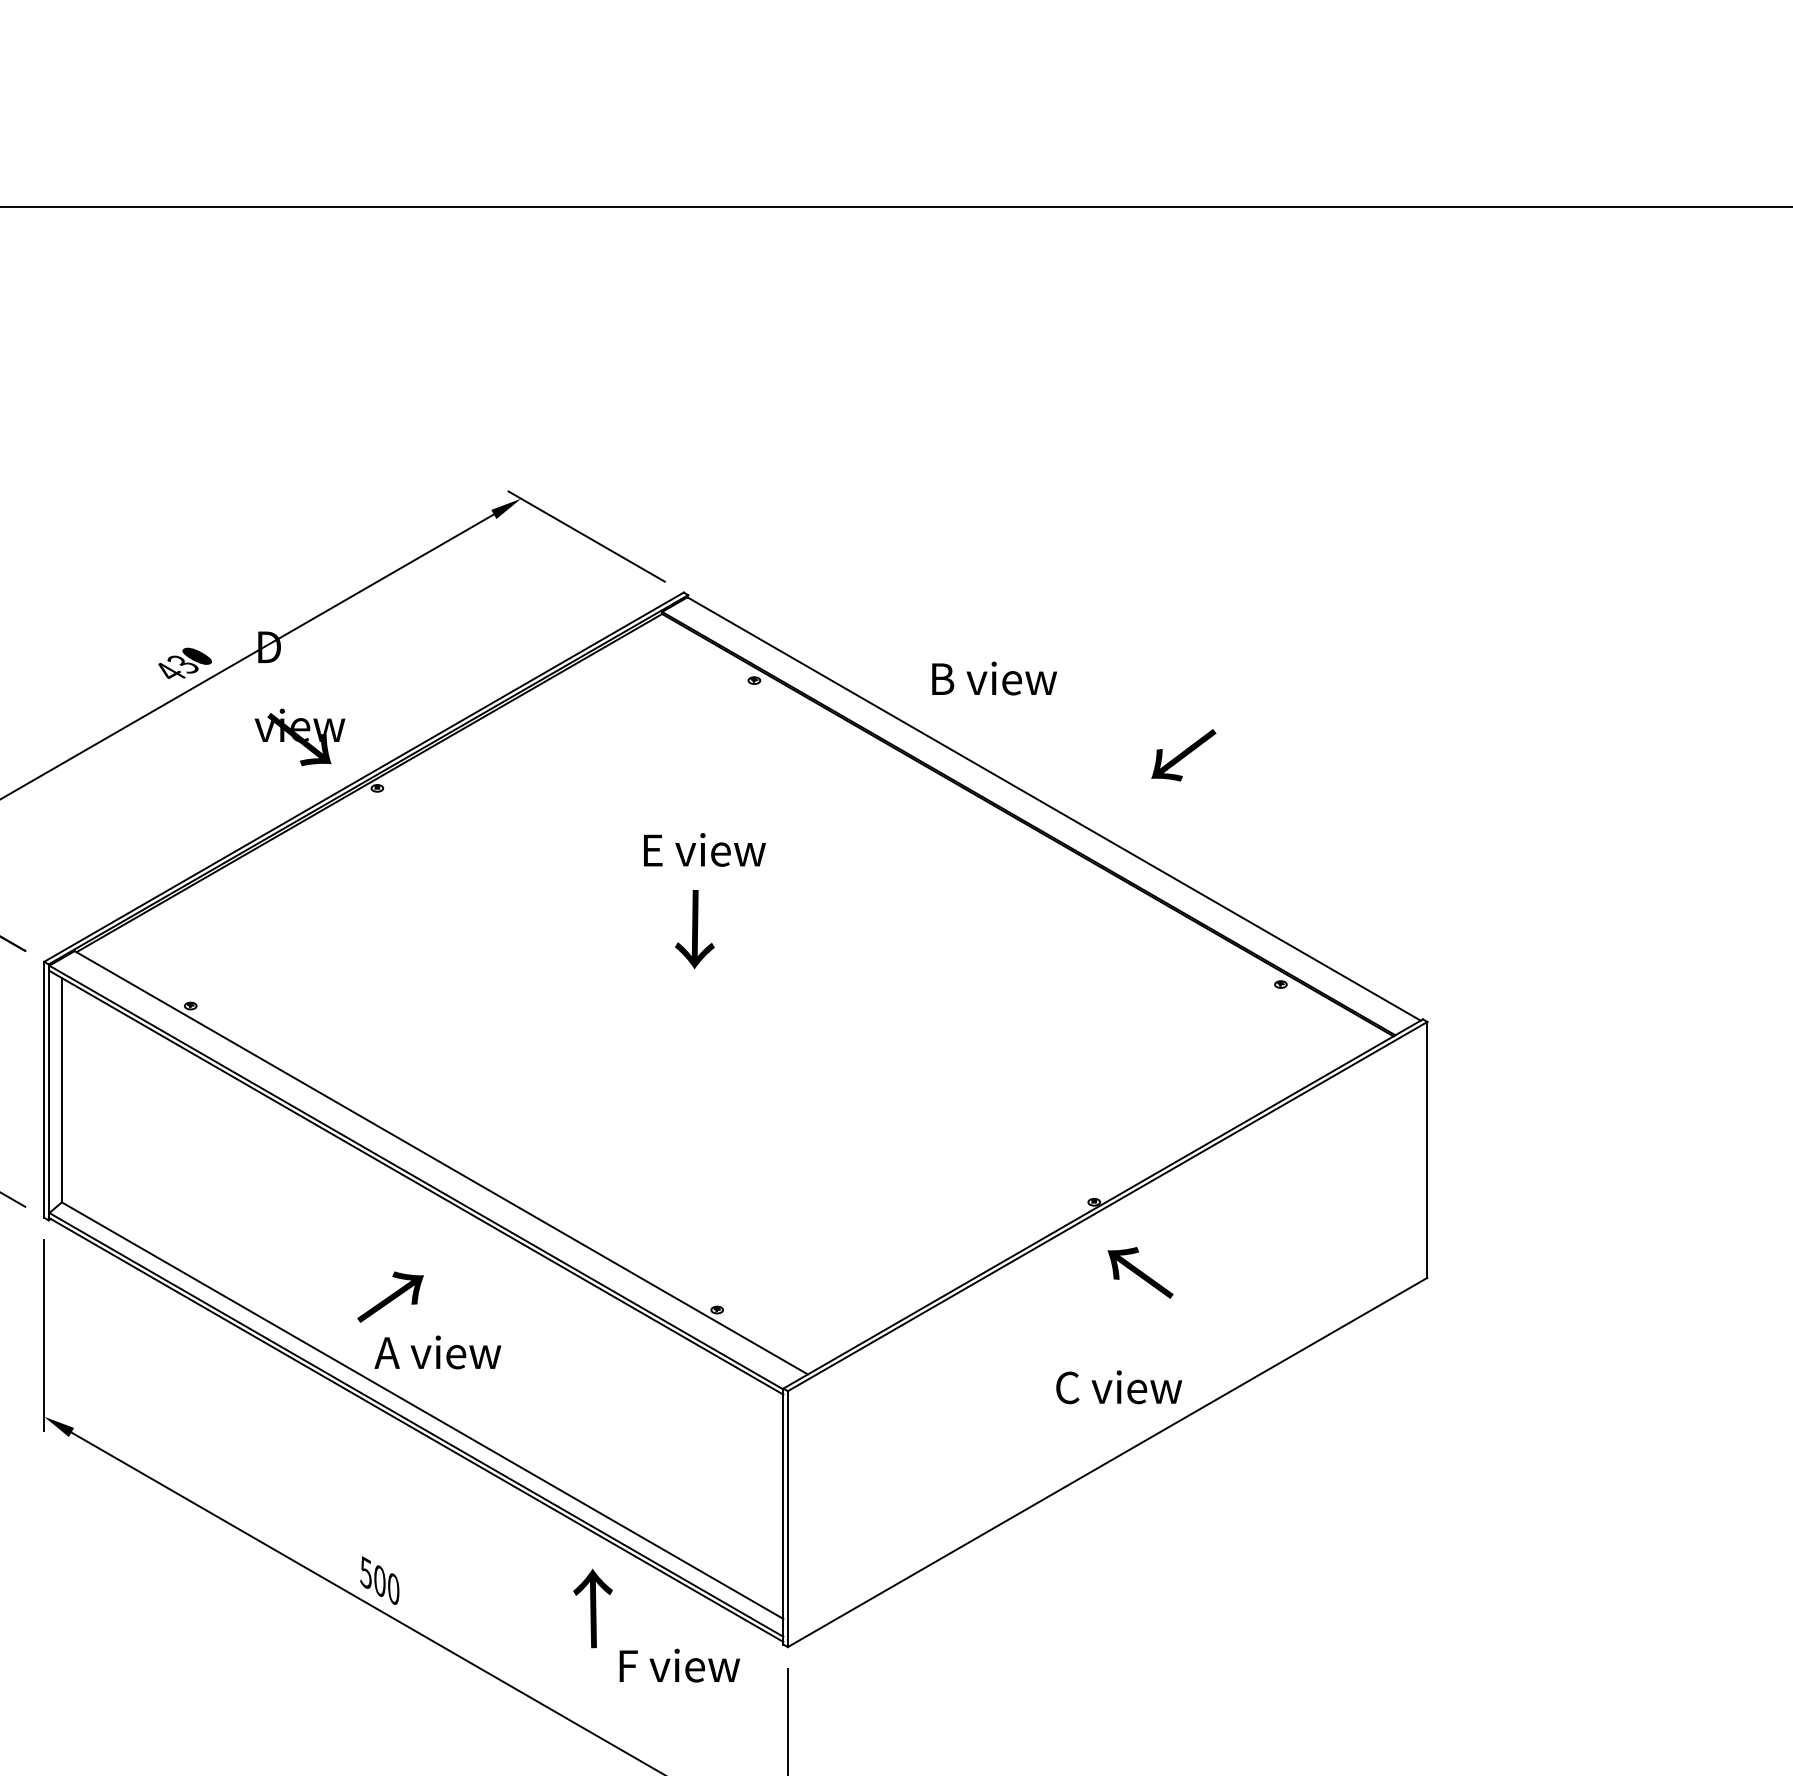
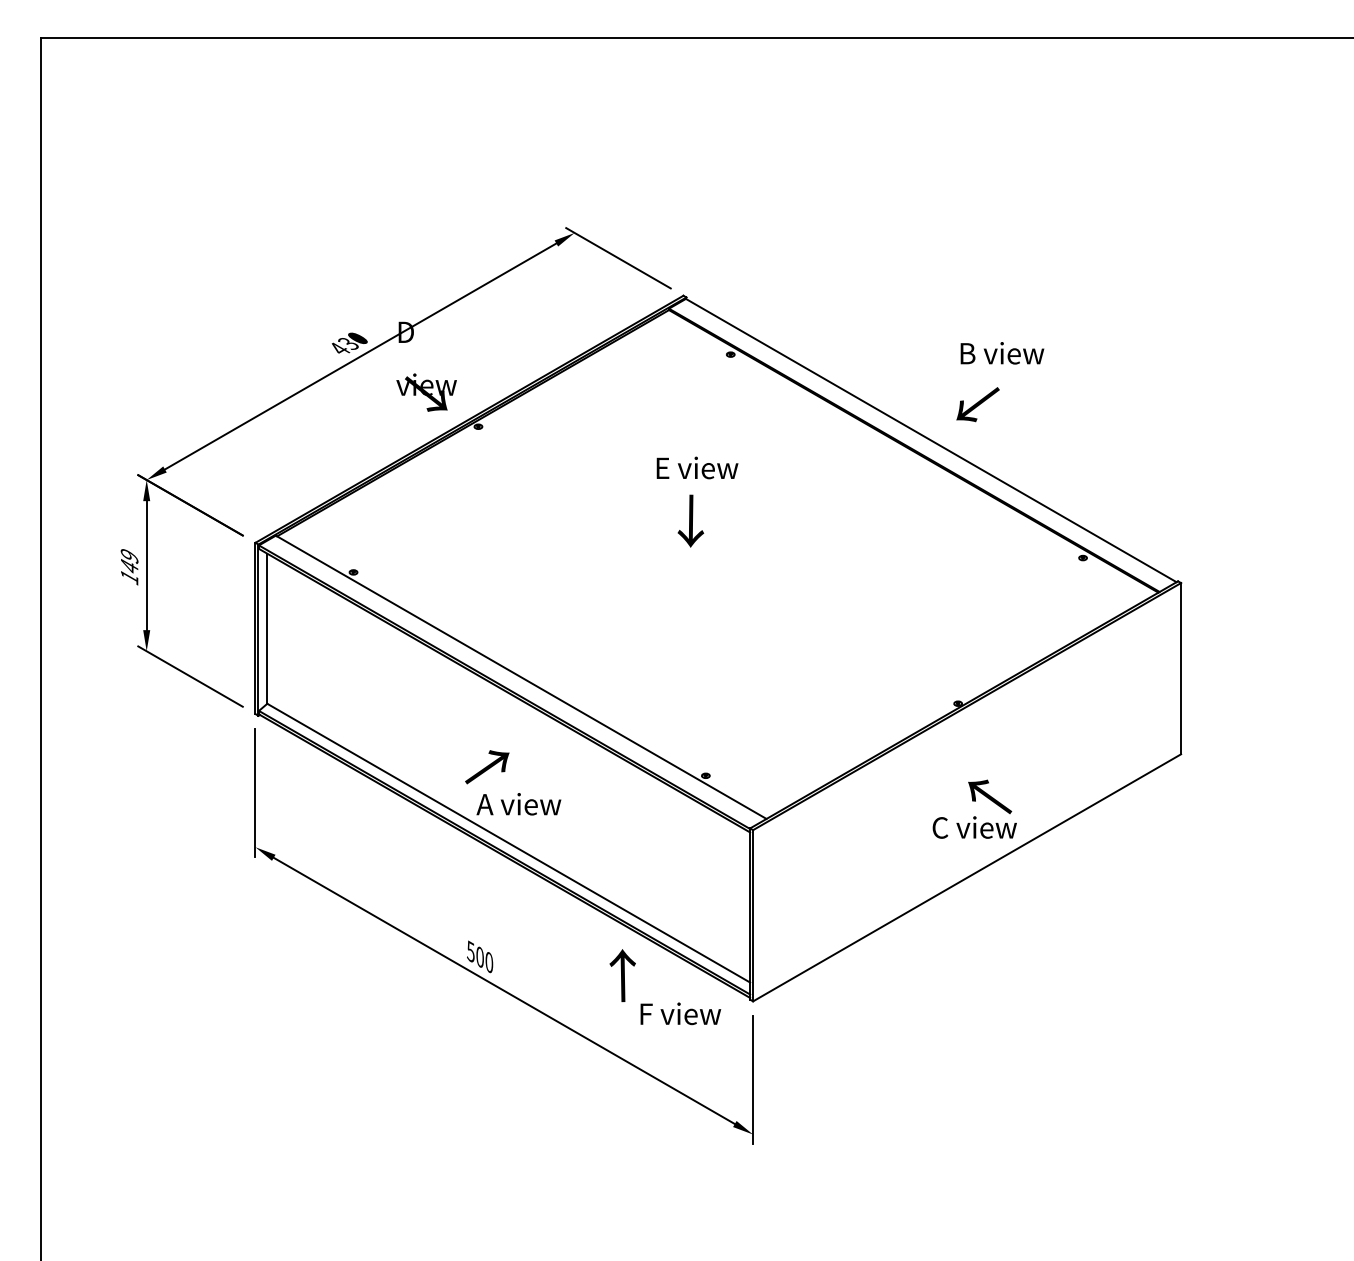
text: (994, 678) -> (1002, 353), moved
text: (1182, 755) -> (977, 404), moved
text: (1141, 1272) -> (990, 796), moved

